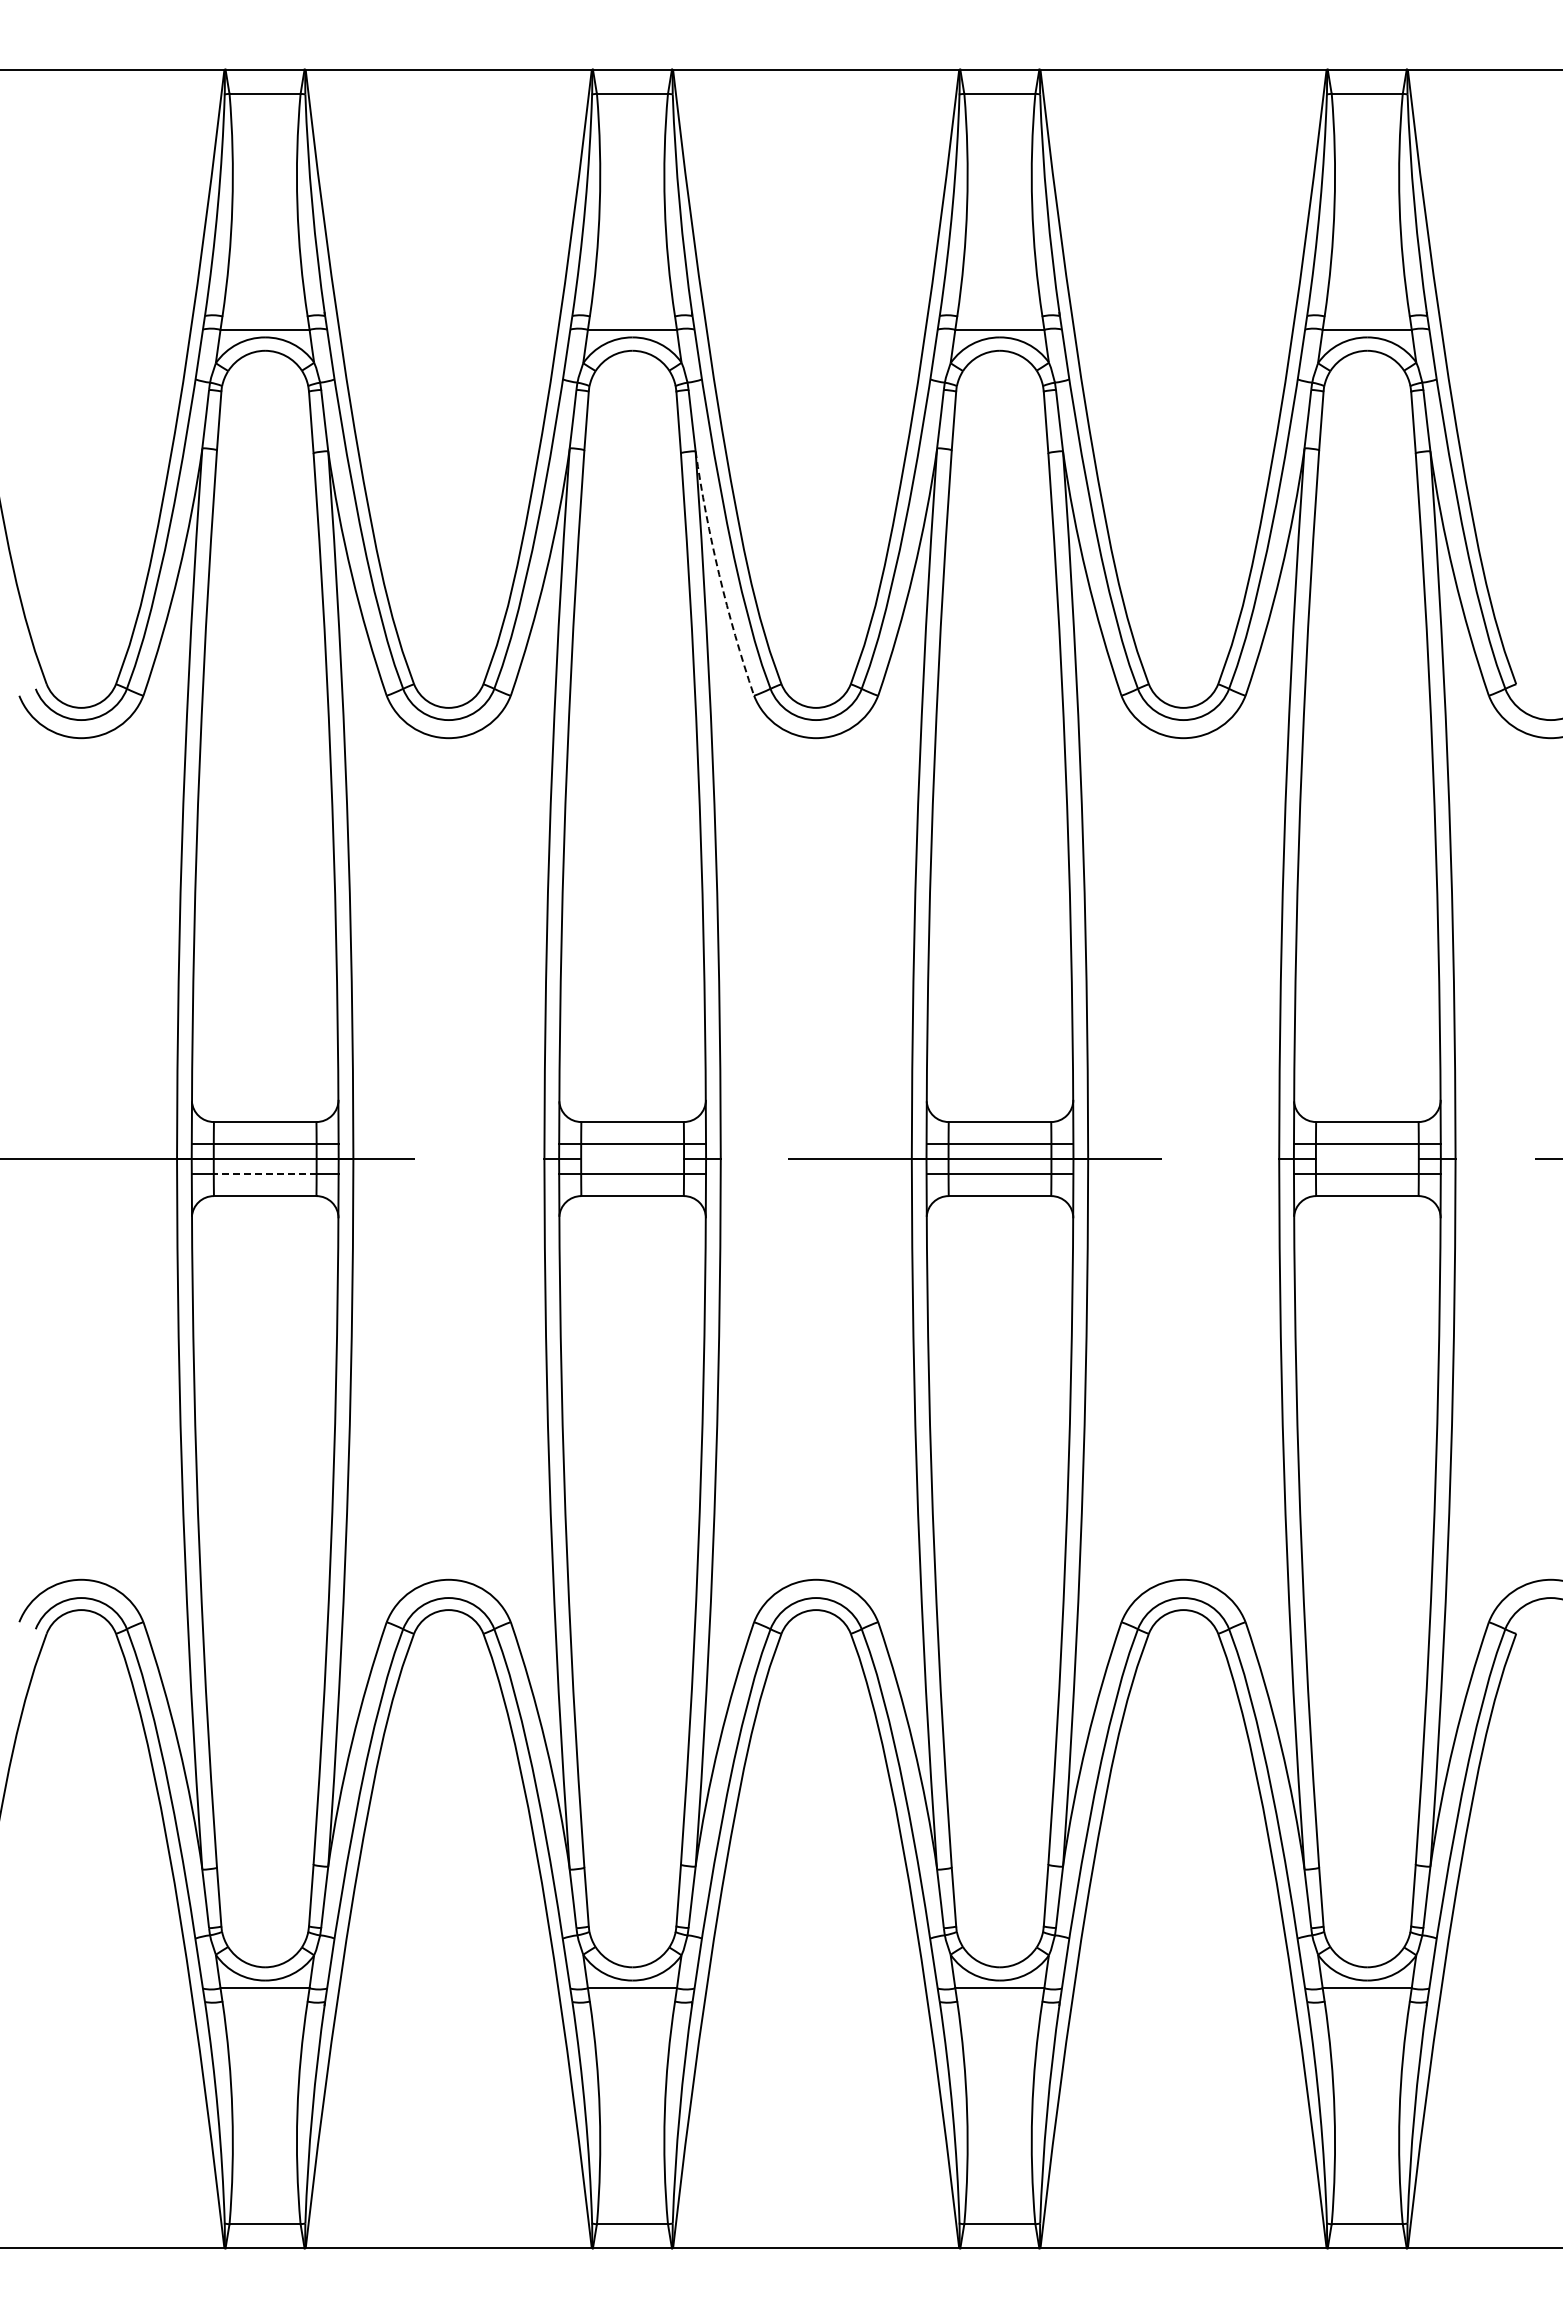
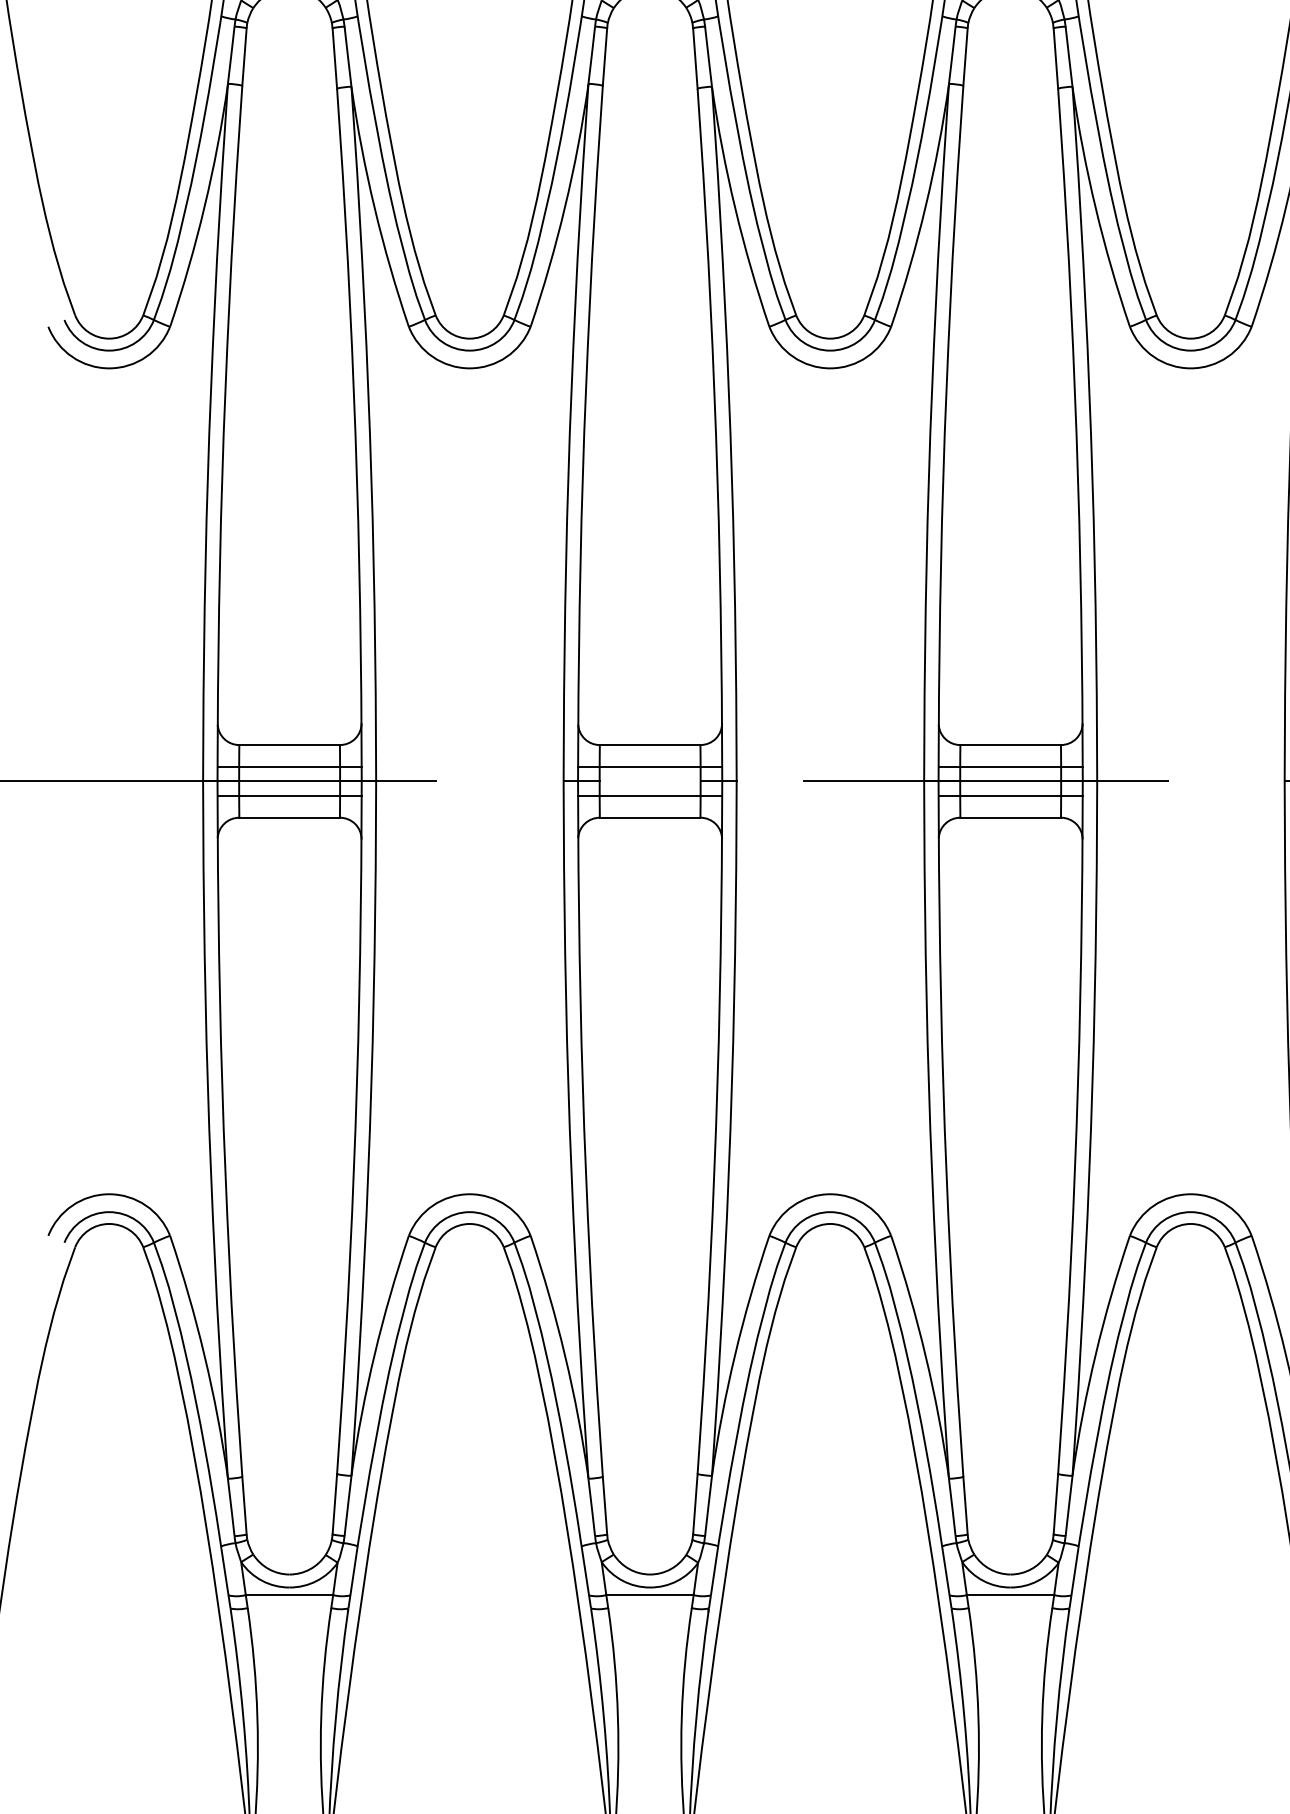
arc: (719, 574) -> (735, 207), dashed -> solid
line: (264, 1174) -> (288, 796), dashed -> solid

